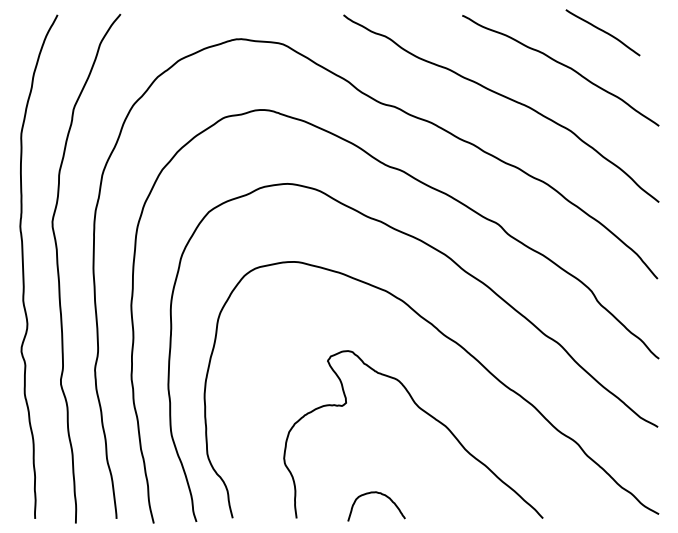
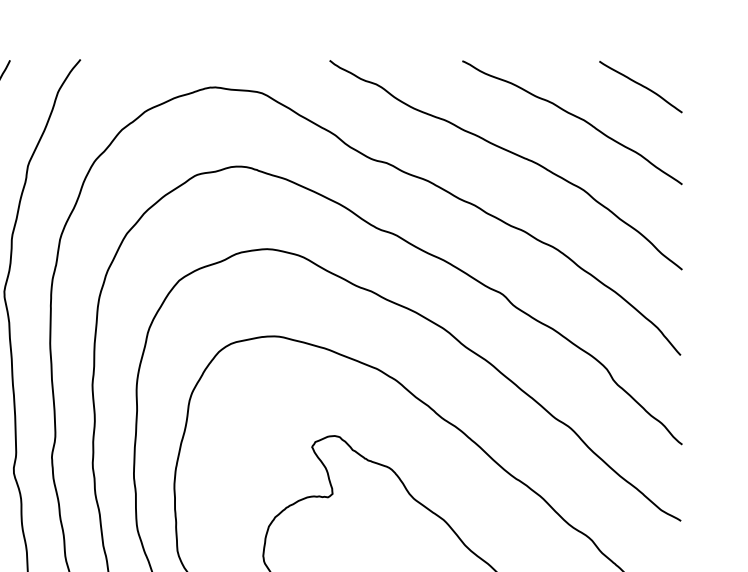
curve: (602, 31) -> (640, 85), moved

